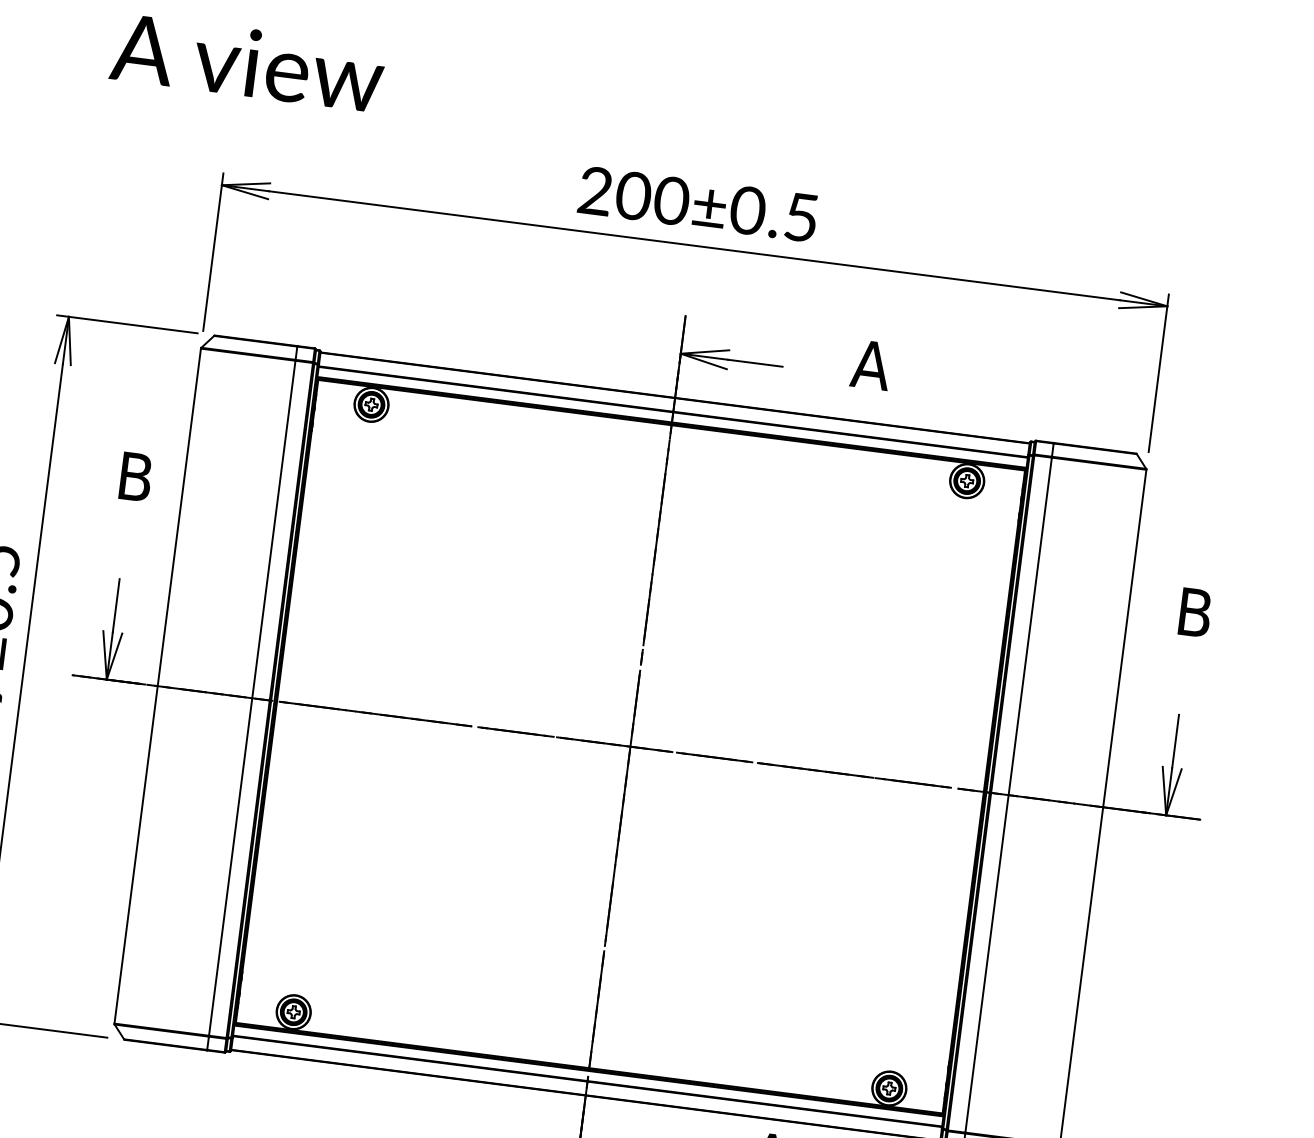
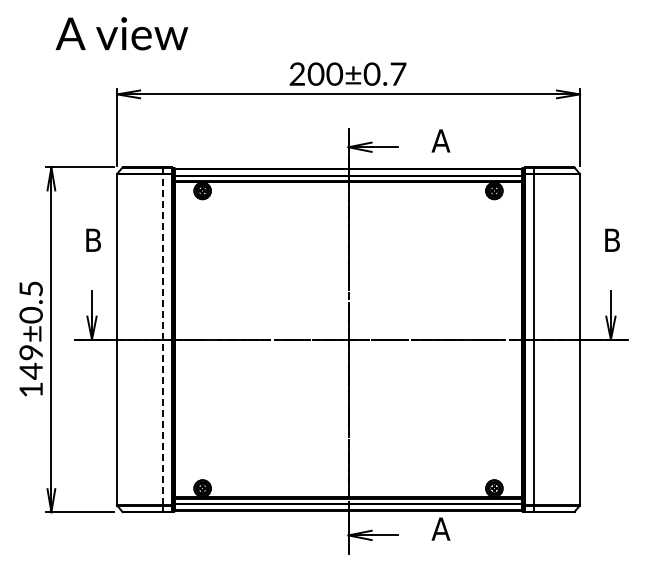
text: (802, 216) -> (398, 73), 200±0.5 -> 200±0.7
line: (252, 697) -> (163, 339), solid -> dashed

